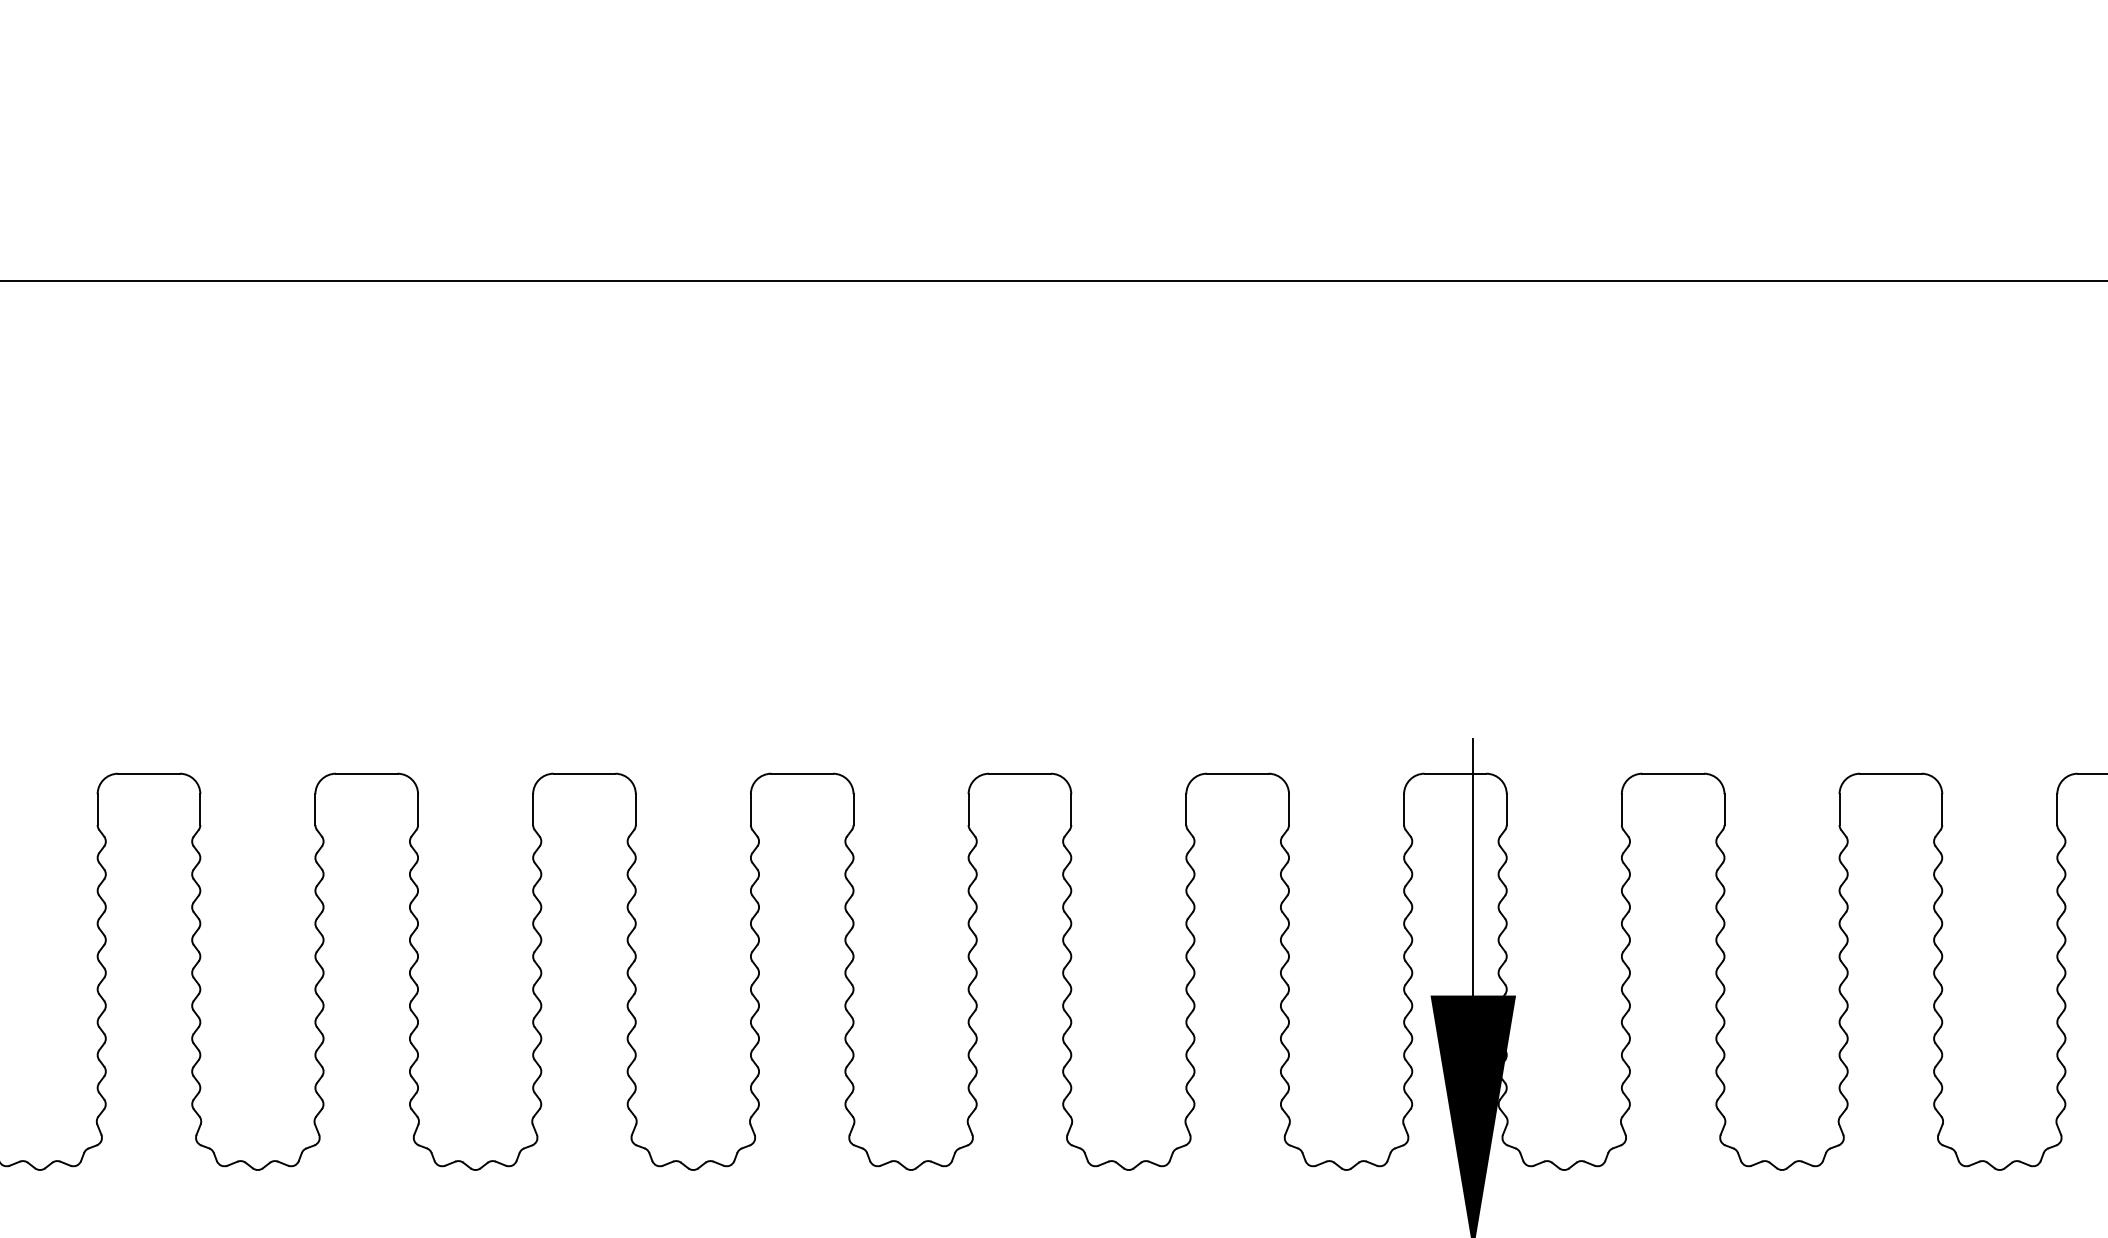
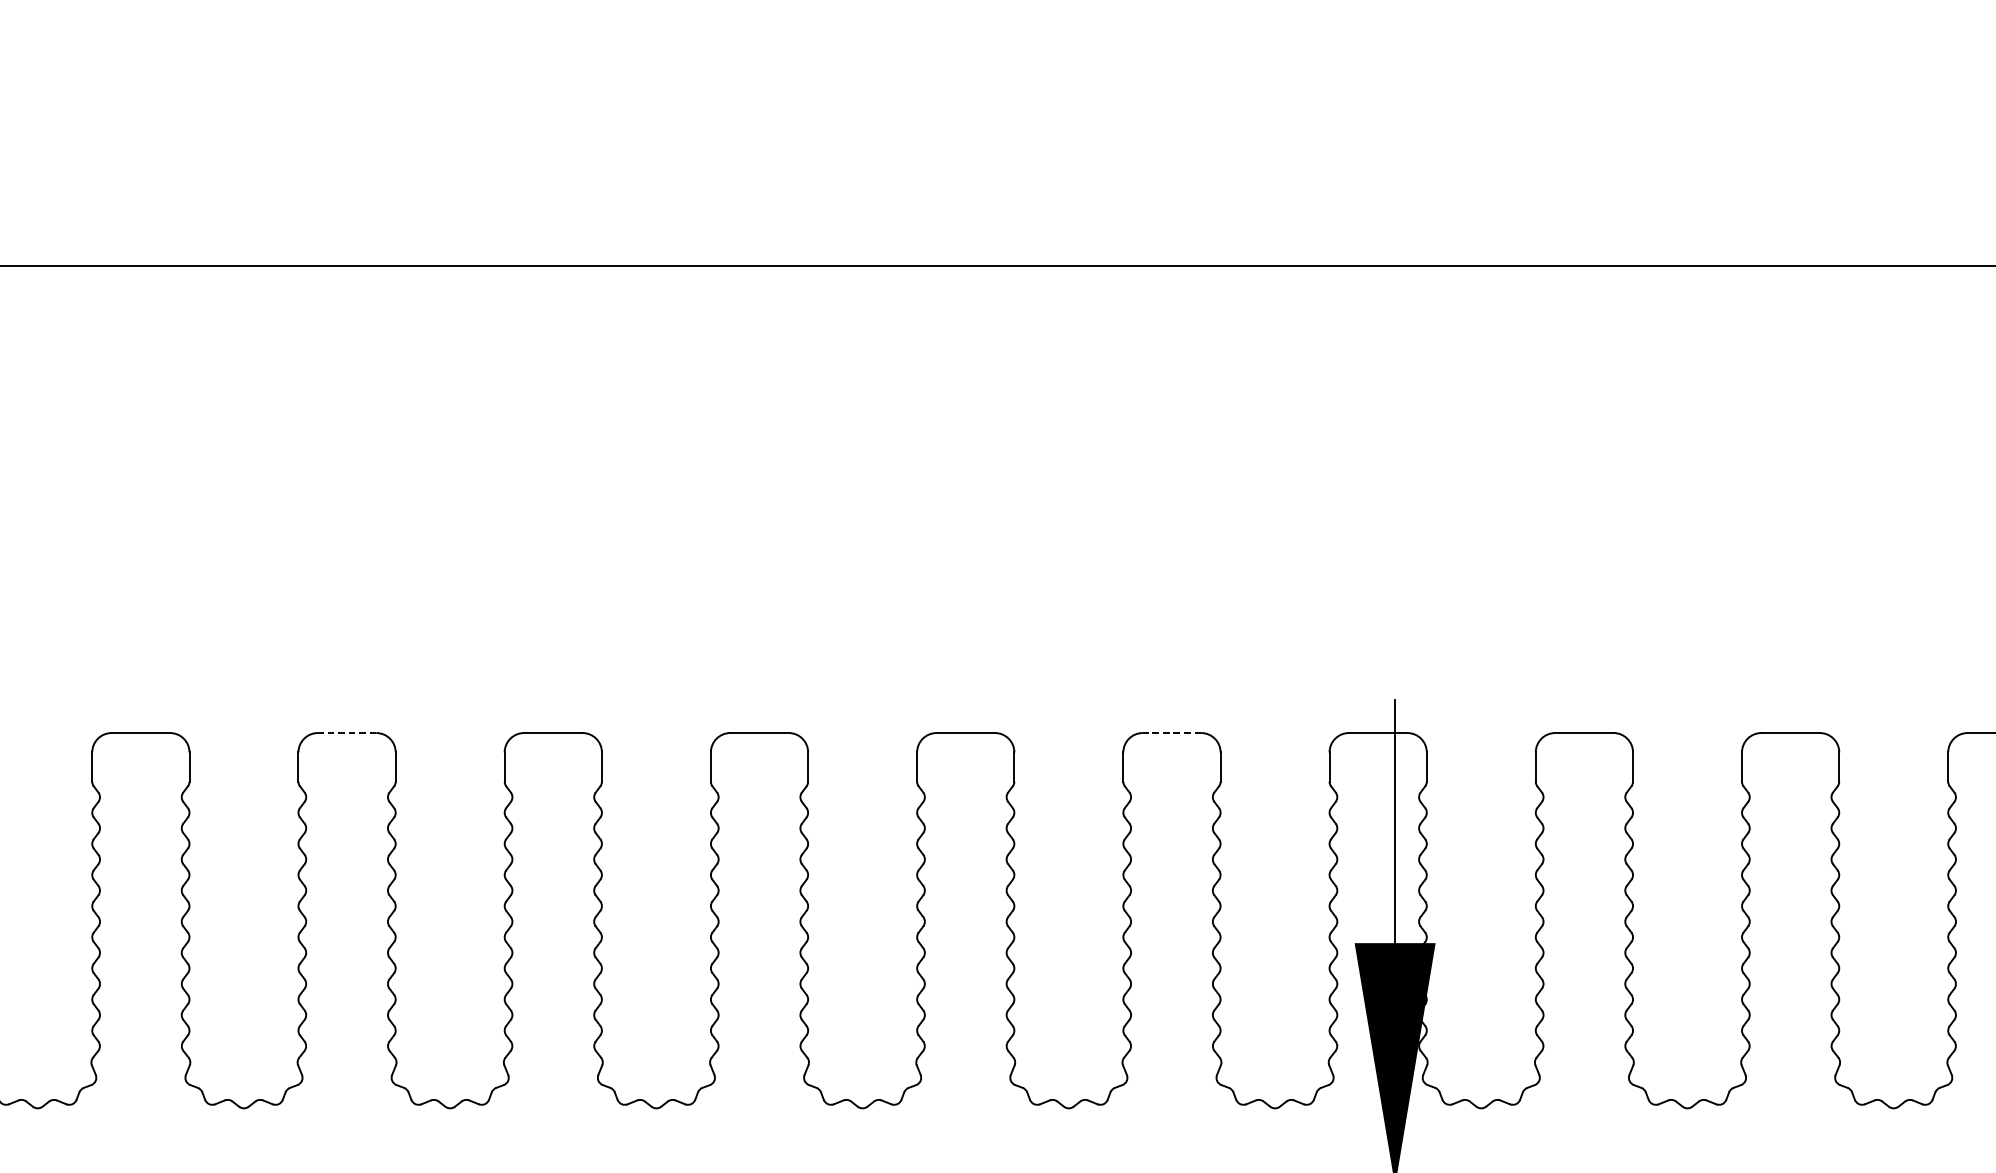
line: (366, 773) -> (346, 732), solid -> dashed
line: (1237, 773) -> (1171, 732), solid -> dashed

